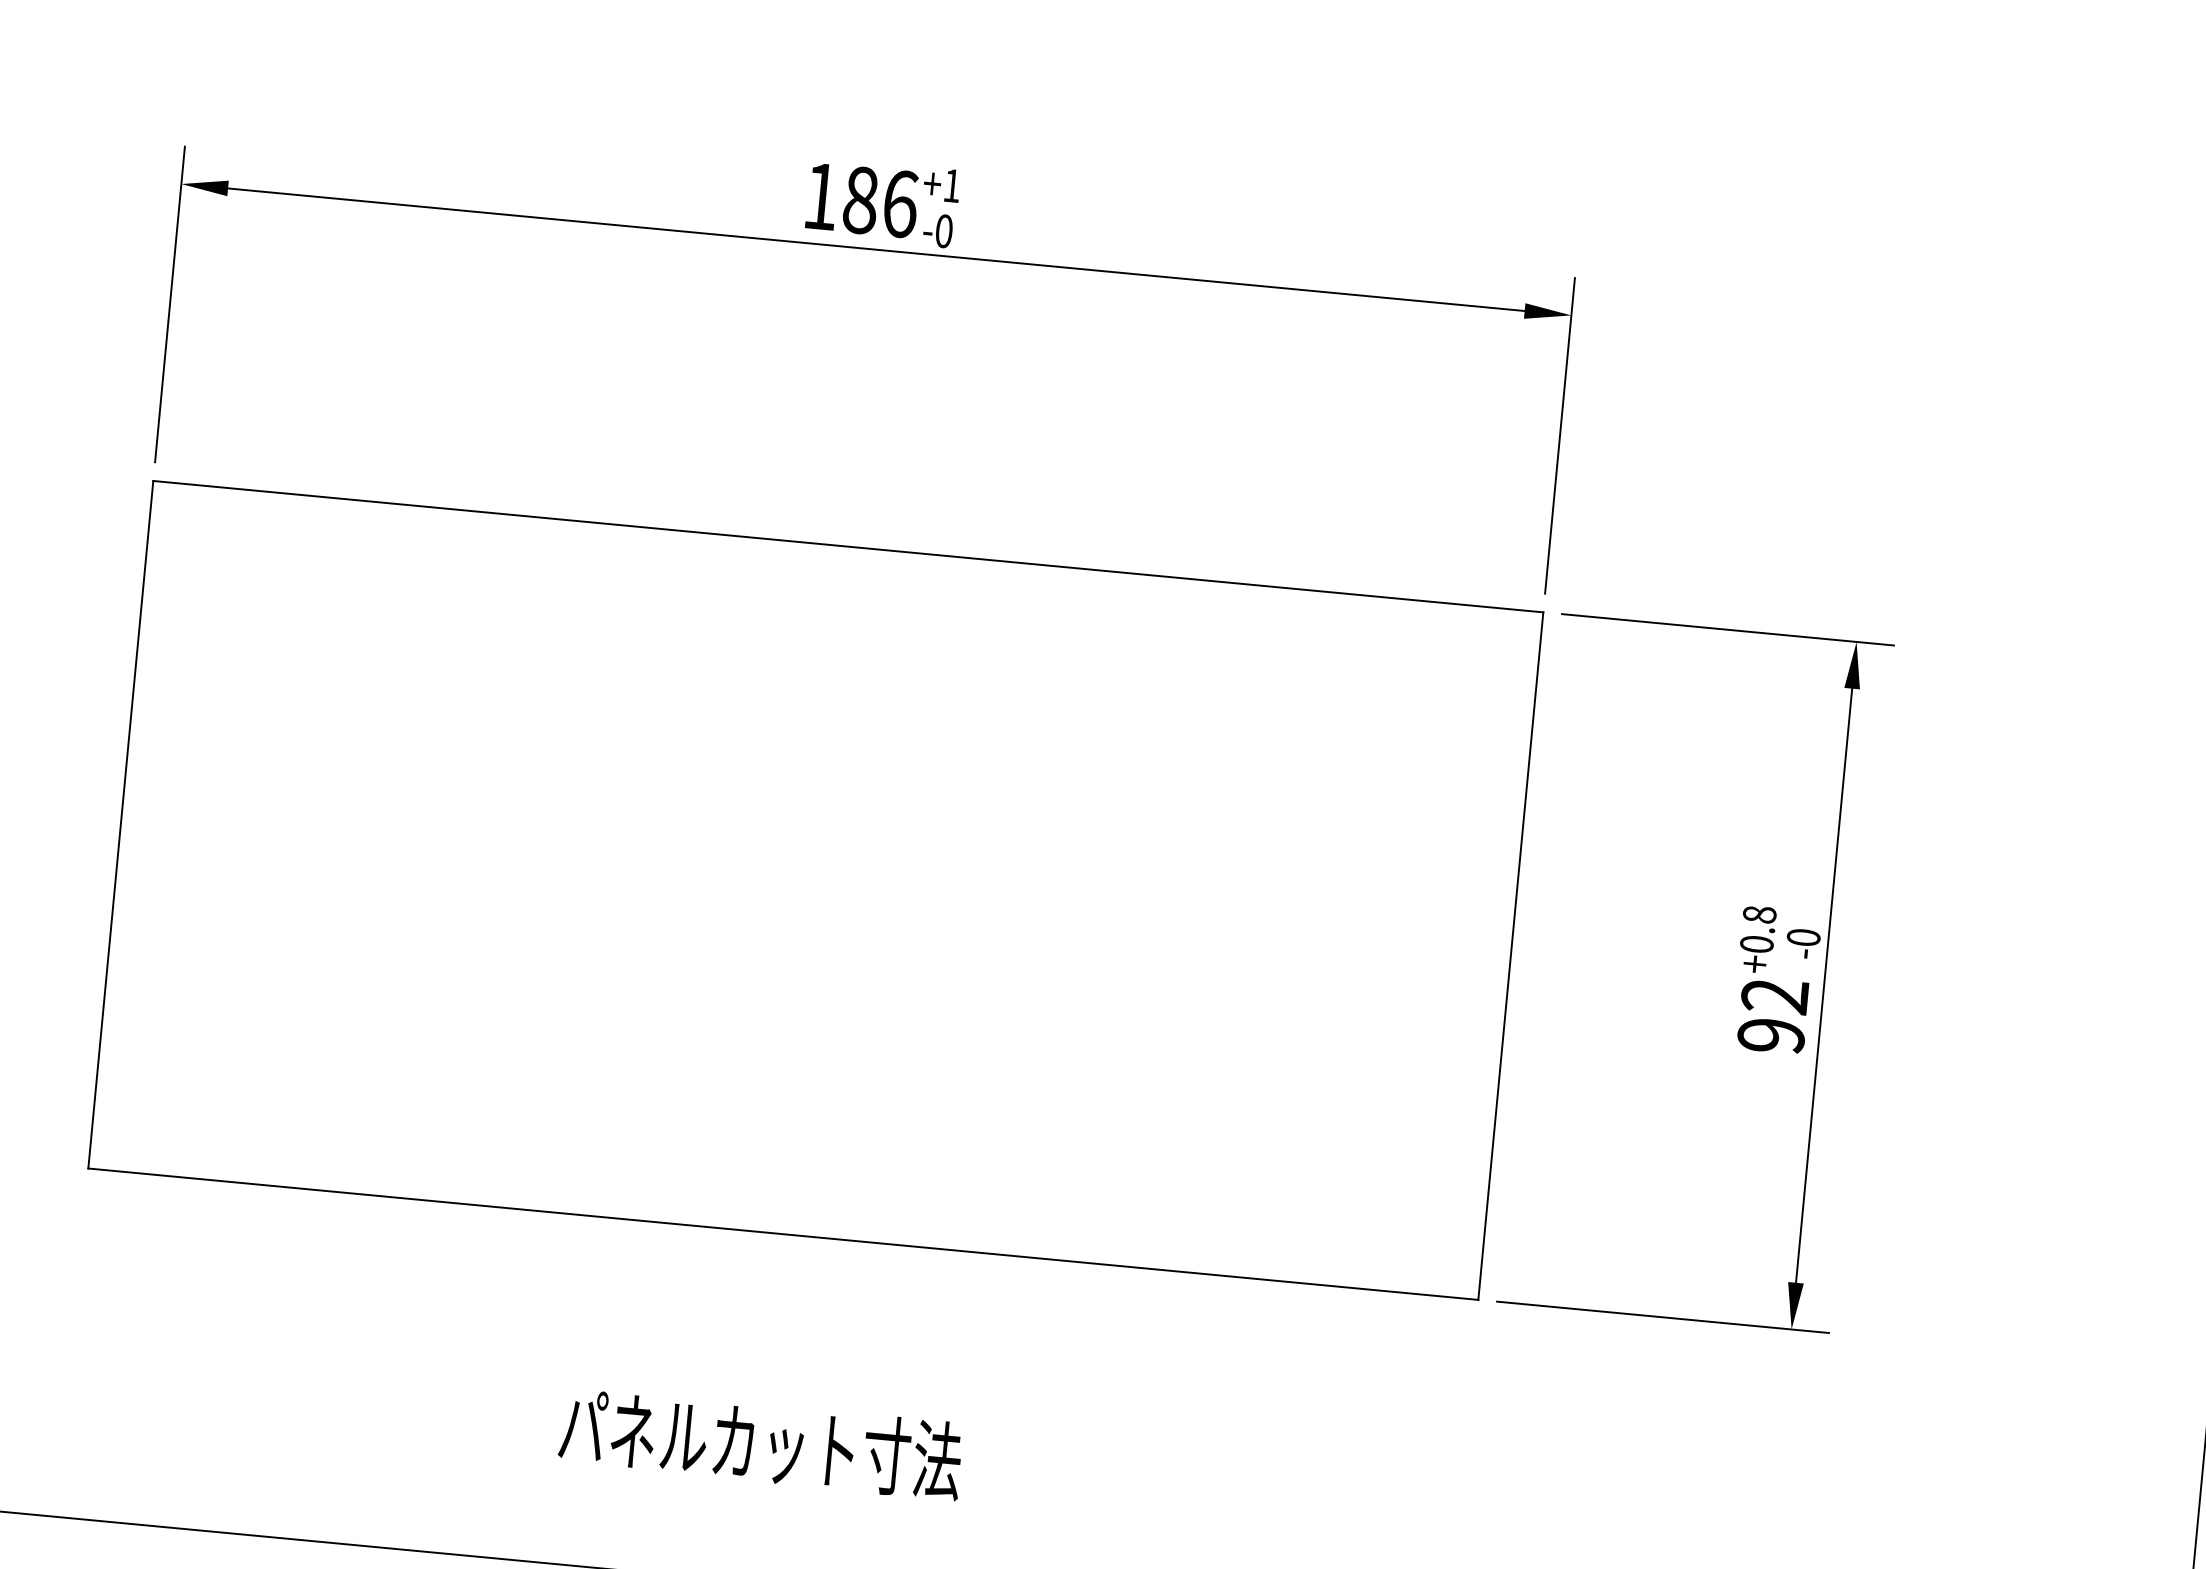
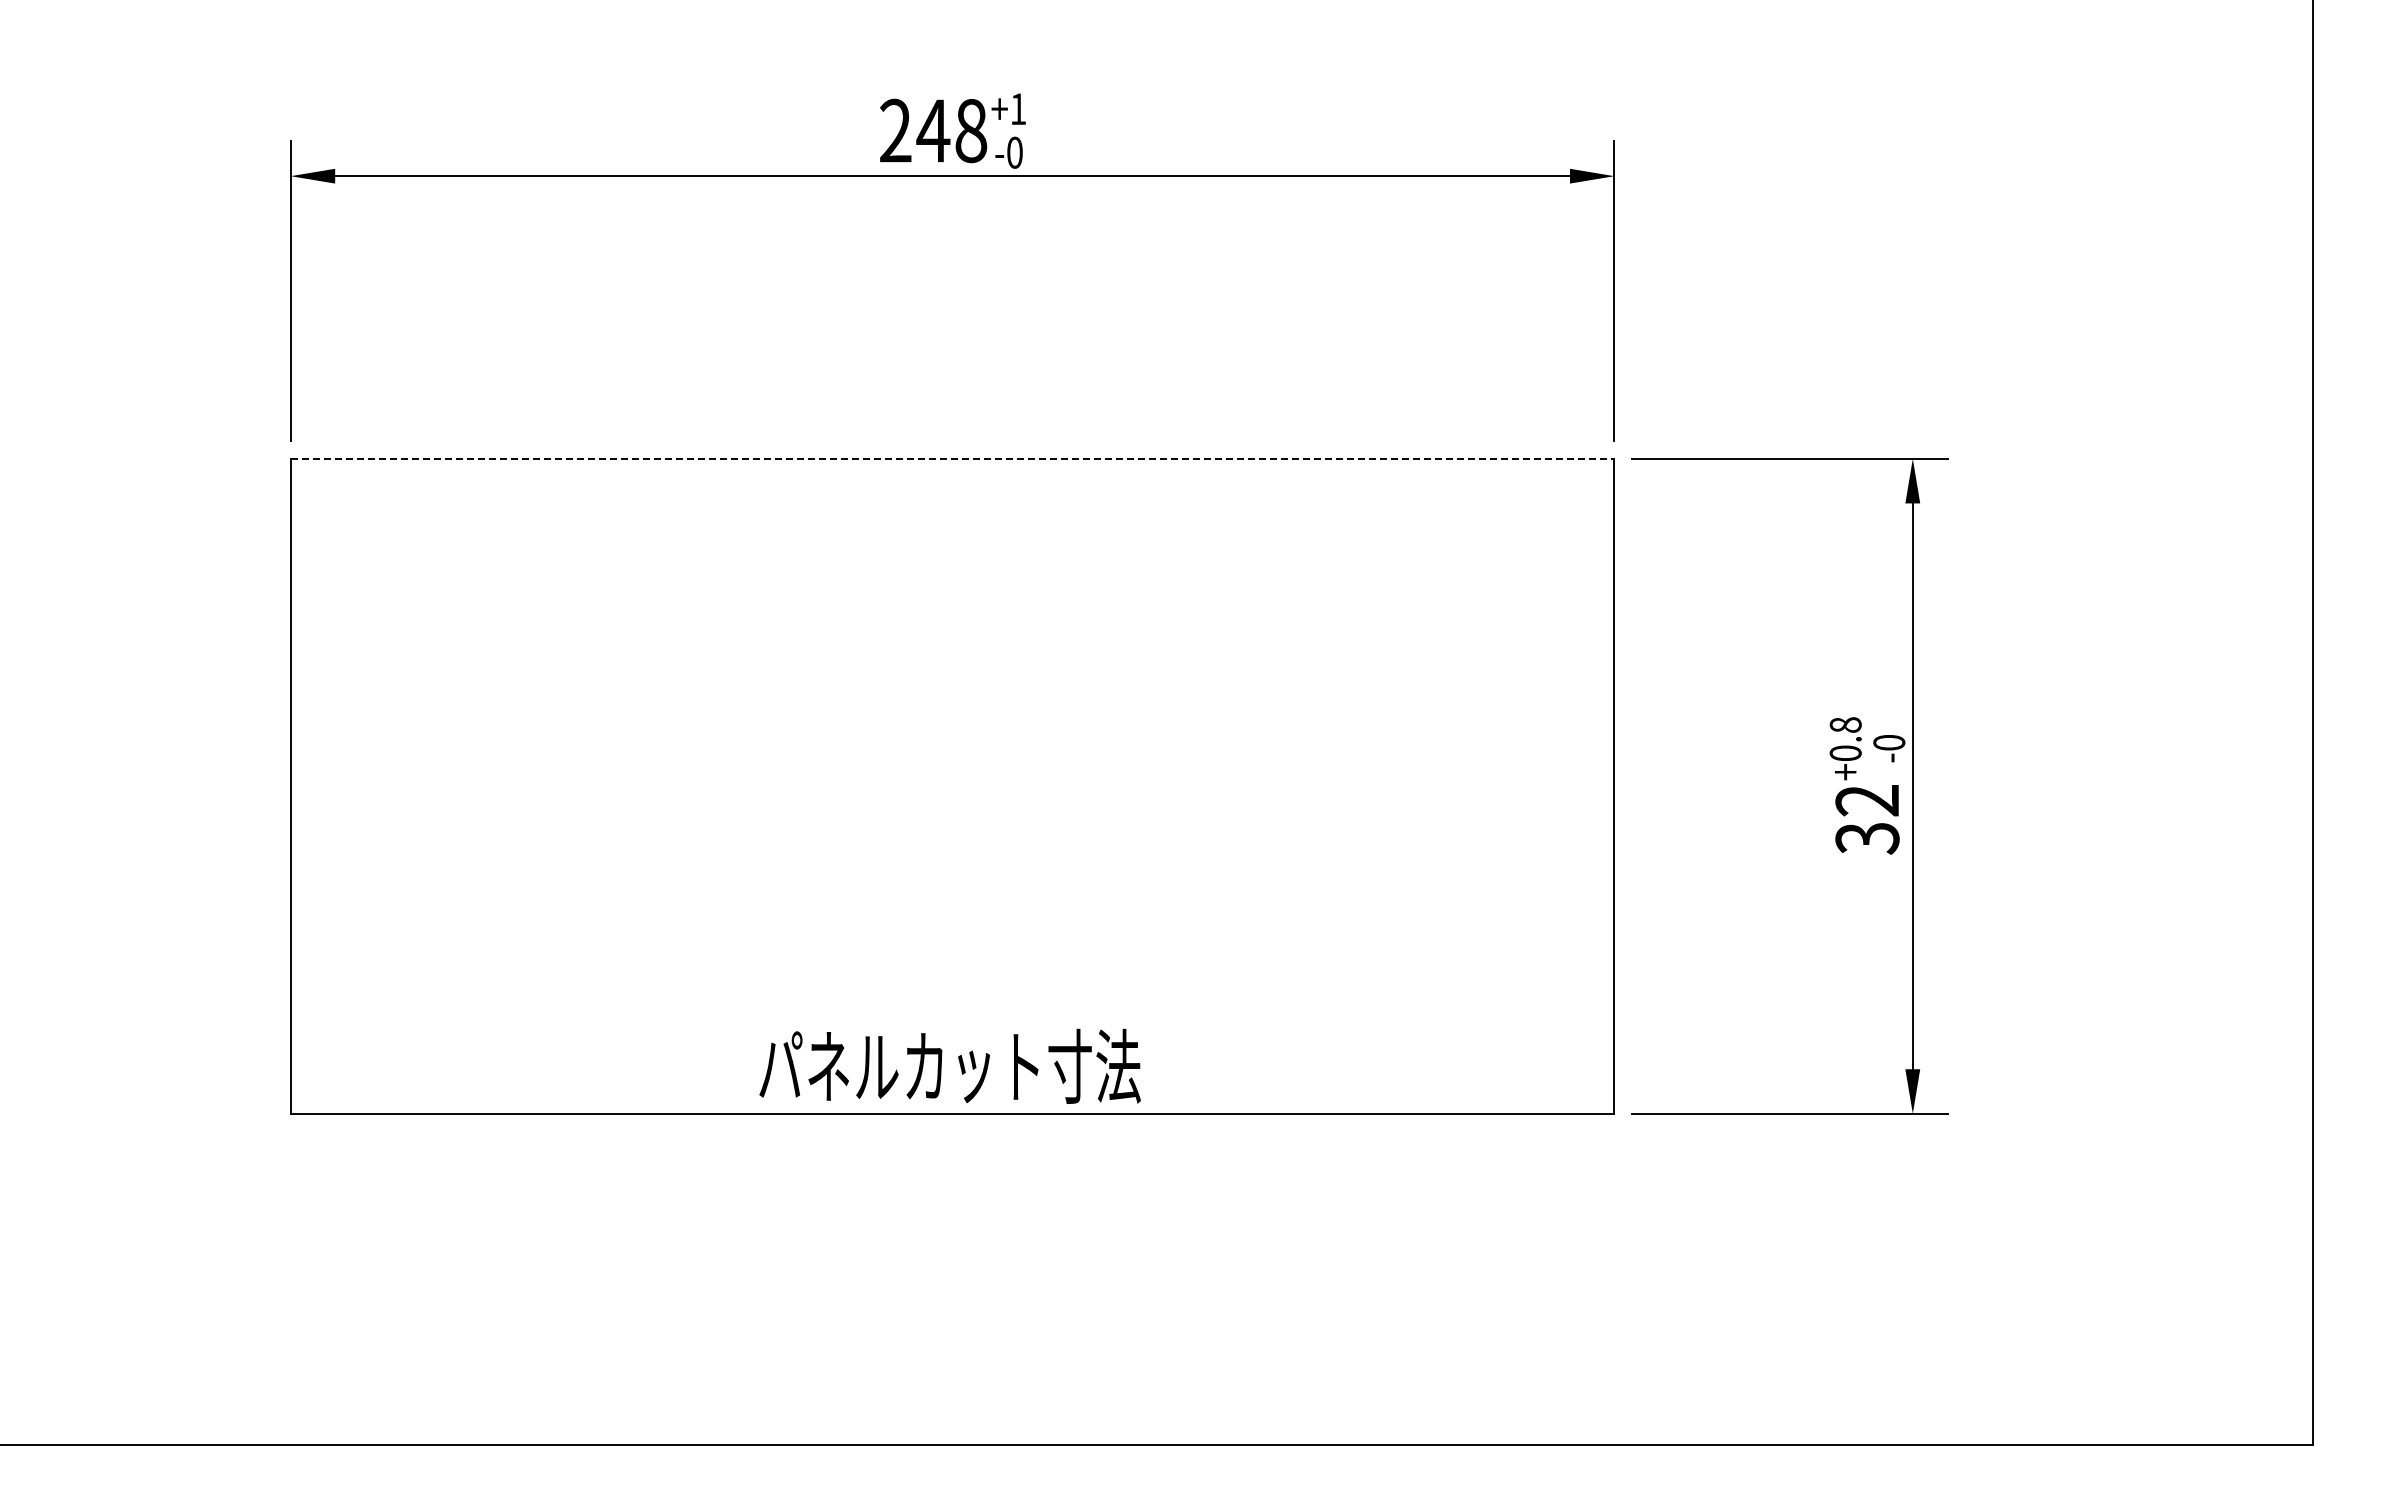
text: (860, 199) -> (933, 130), 186 -> 248
line: (848, 546) -> (952, 458), solid -> dashed
text: (1771, 1035) -> (1867, 838), 92 -> 32
text: (760, 1442) -> (949, 1065), moved

